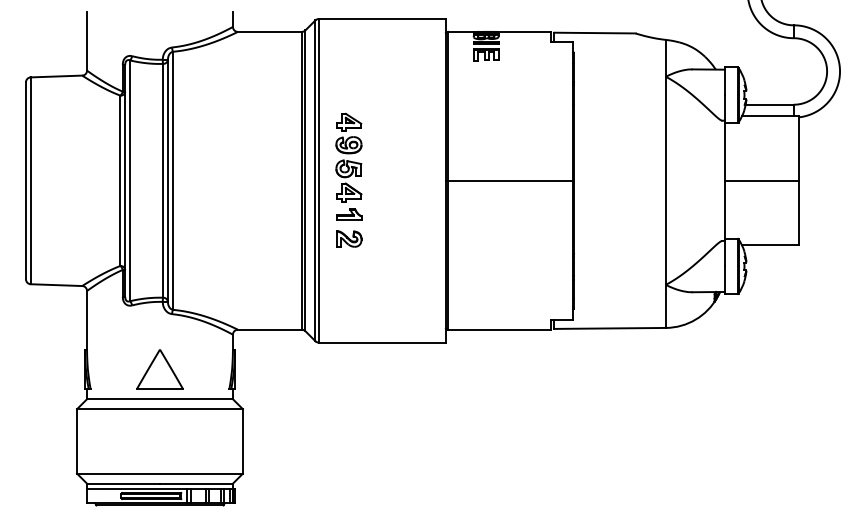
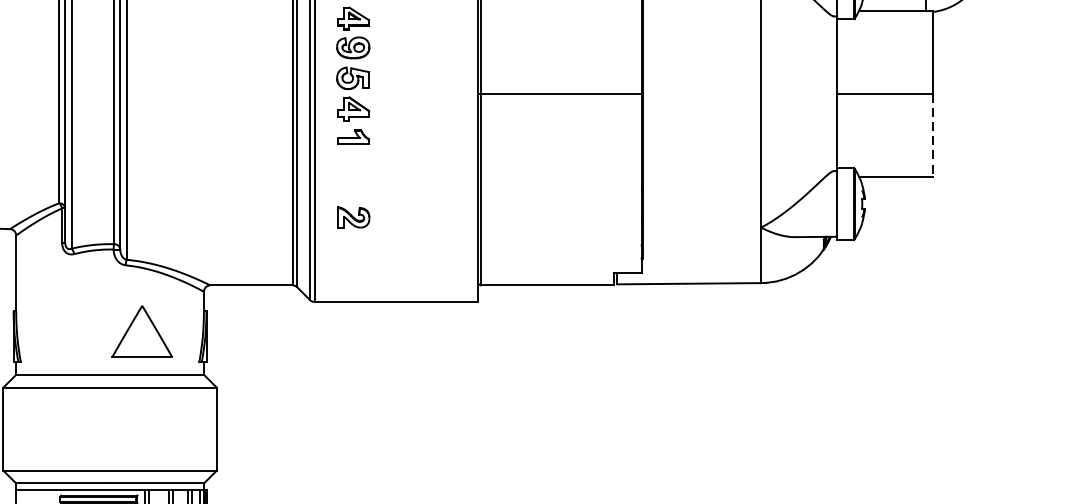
line: (799, 213) -> (933, 135), solid -> dashed
part: (349, 238) -> (353, 216), moved
part: (159, 369) -> (141, 331), moved

